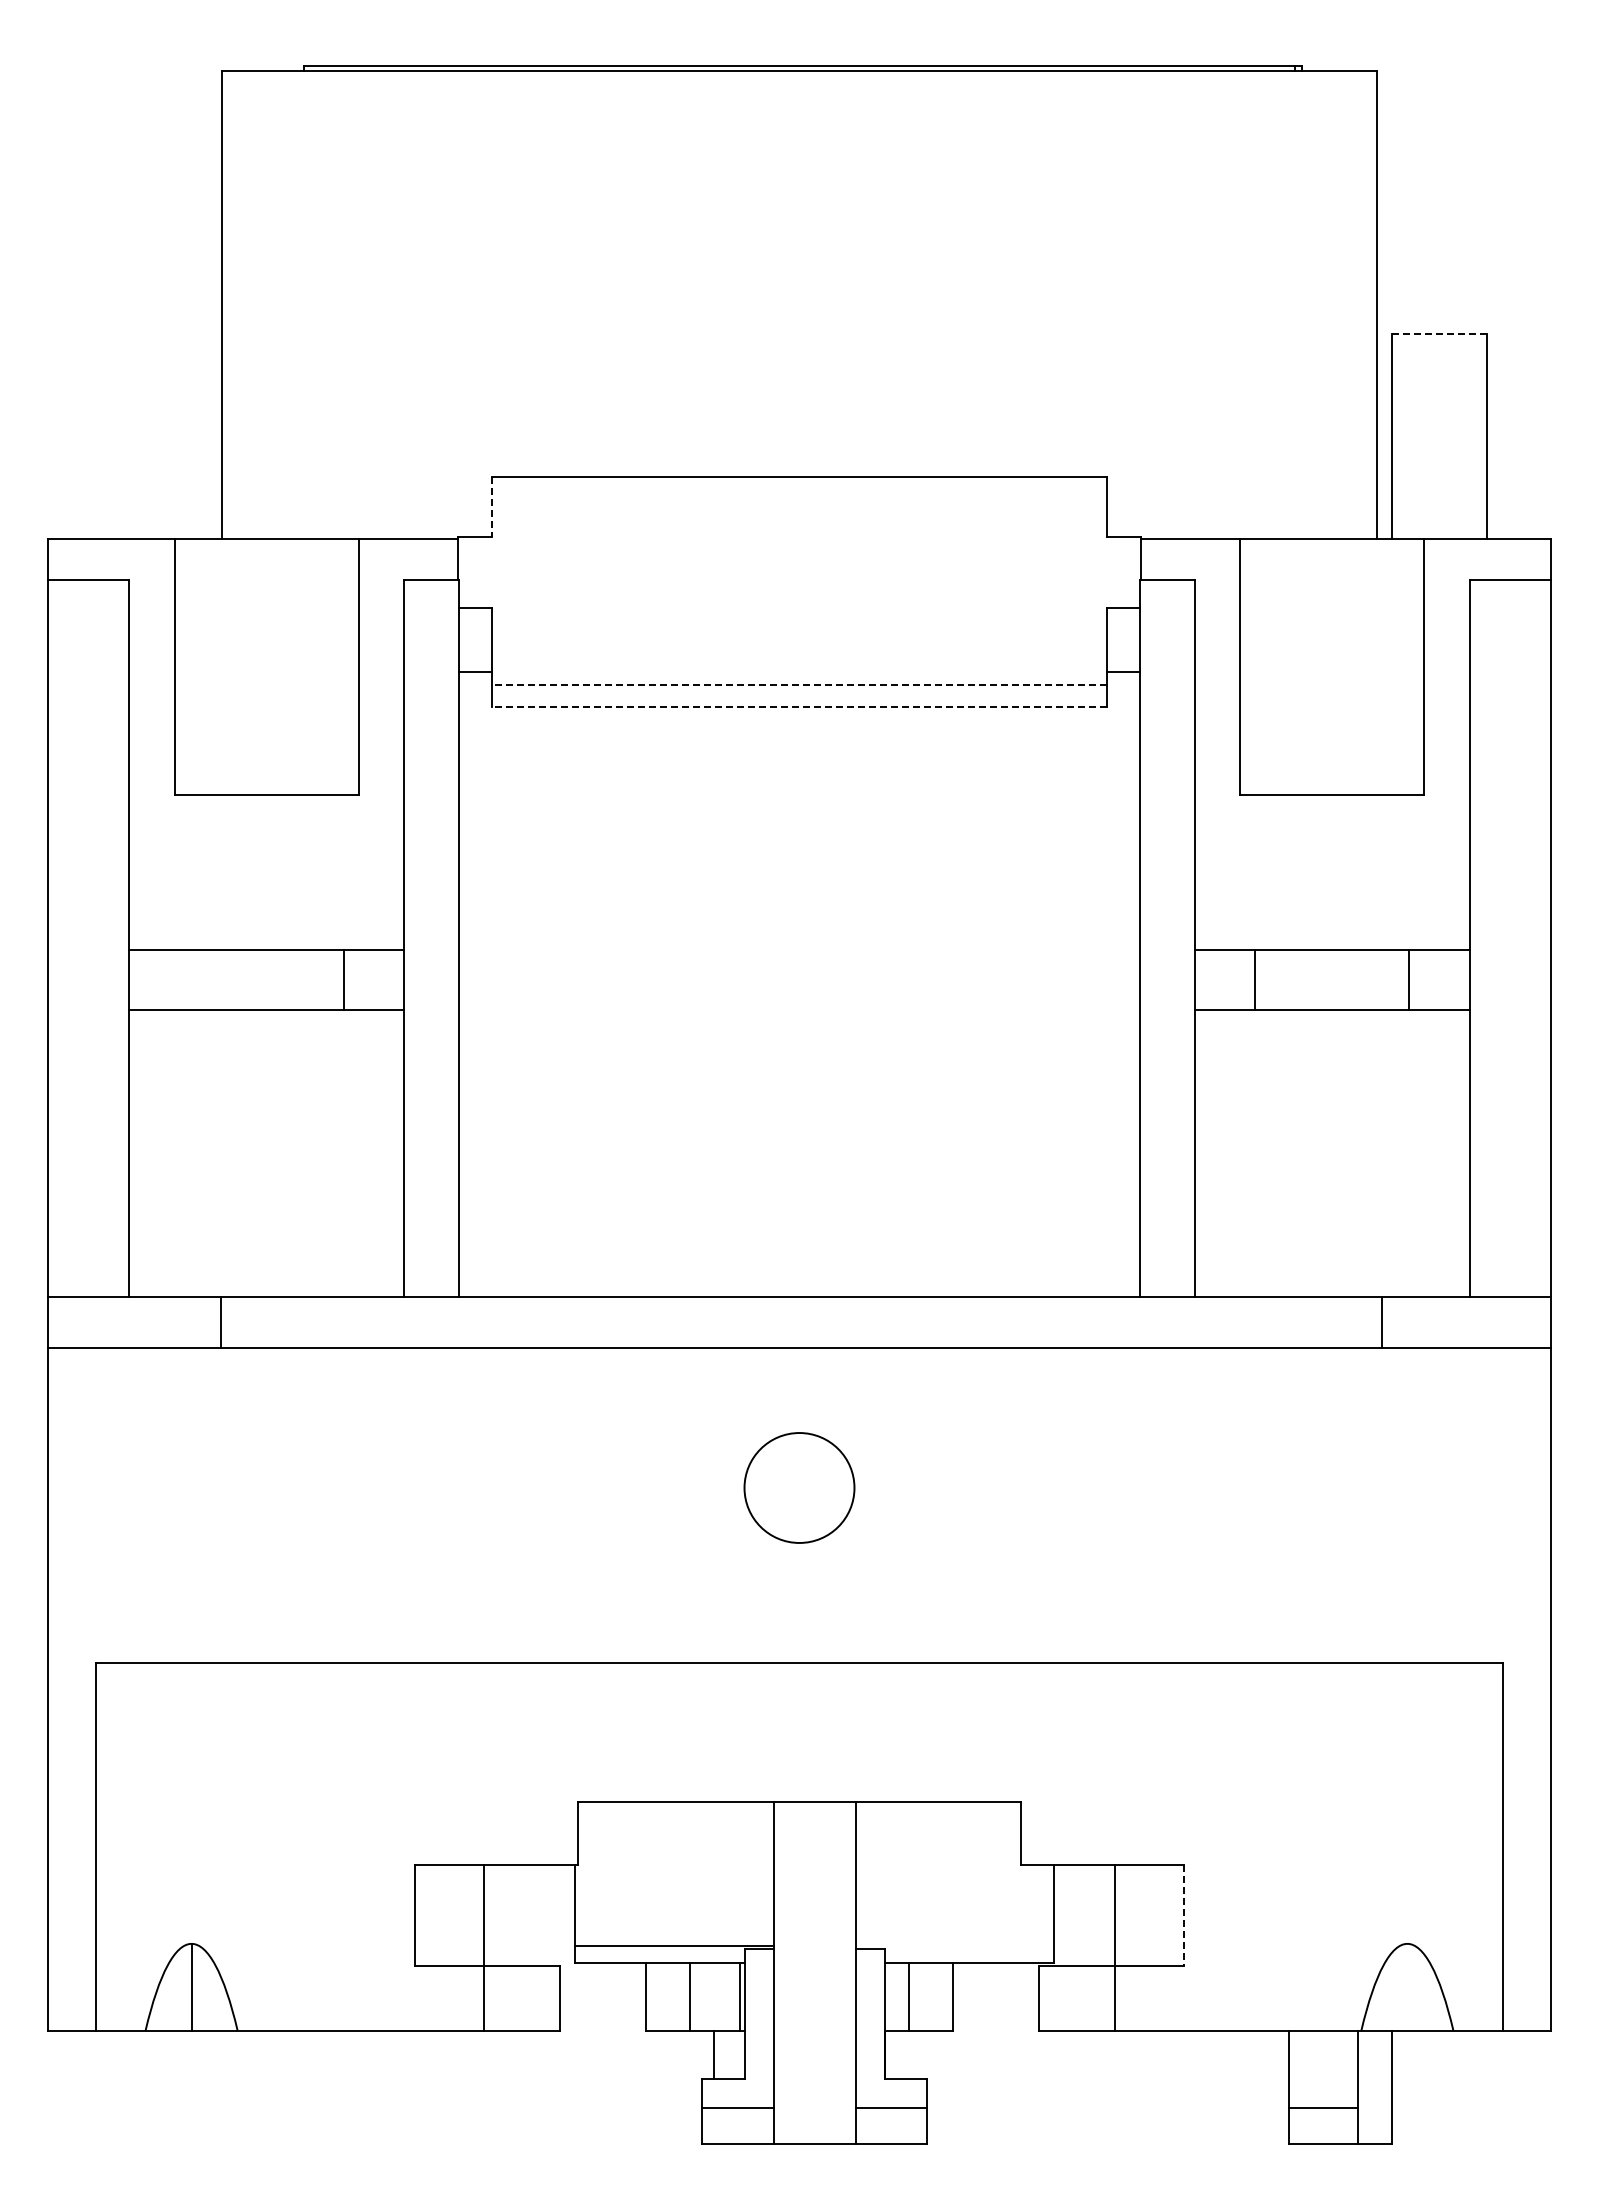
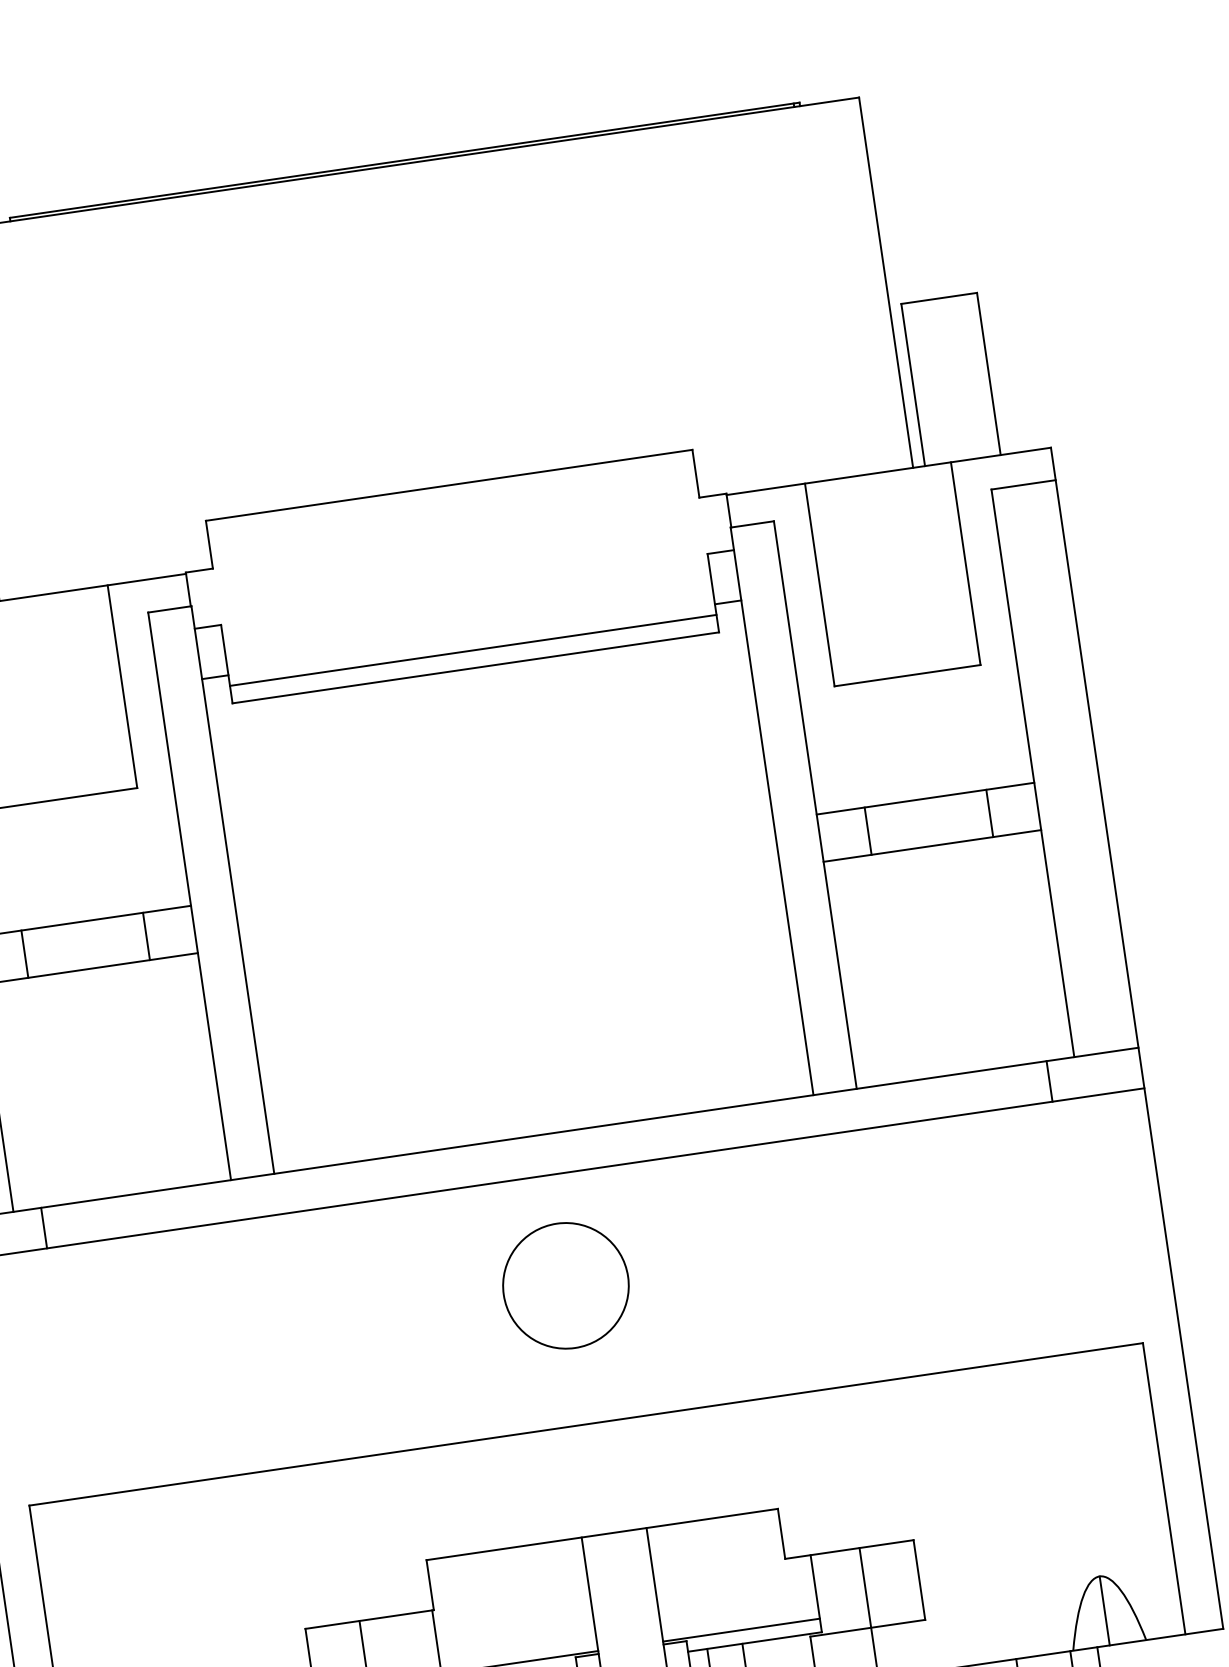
line: (1439, 333) -> (939, 298), dashed -> solid
line: (492, 507) -> (209, 545), dashed -> solid
line: (799, 685) -> (473, 650), dashed -> solid
line: (799, 707) -> (475, 668), dashed -> solid
line: (189, 979) -> (24, 953), added
line: (221, 1321) -> (44, 1227), moved
line: (1381, 1321) -> (1049, 1080), moved
circle: (799, 1487) -> (565, 1285), size x1.43
line: (1183, 1916) -> (919, 1580), dashed -> solid
line: (954, 1945) -> (741, 1630), added
line: (1407, 1987) -> (1104, 1610), added

